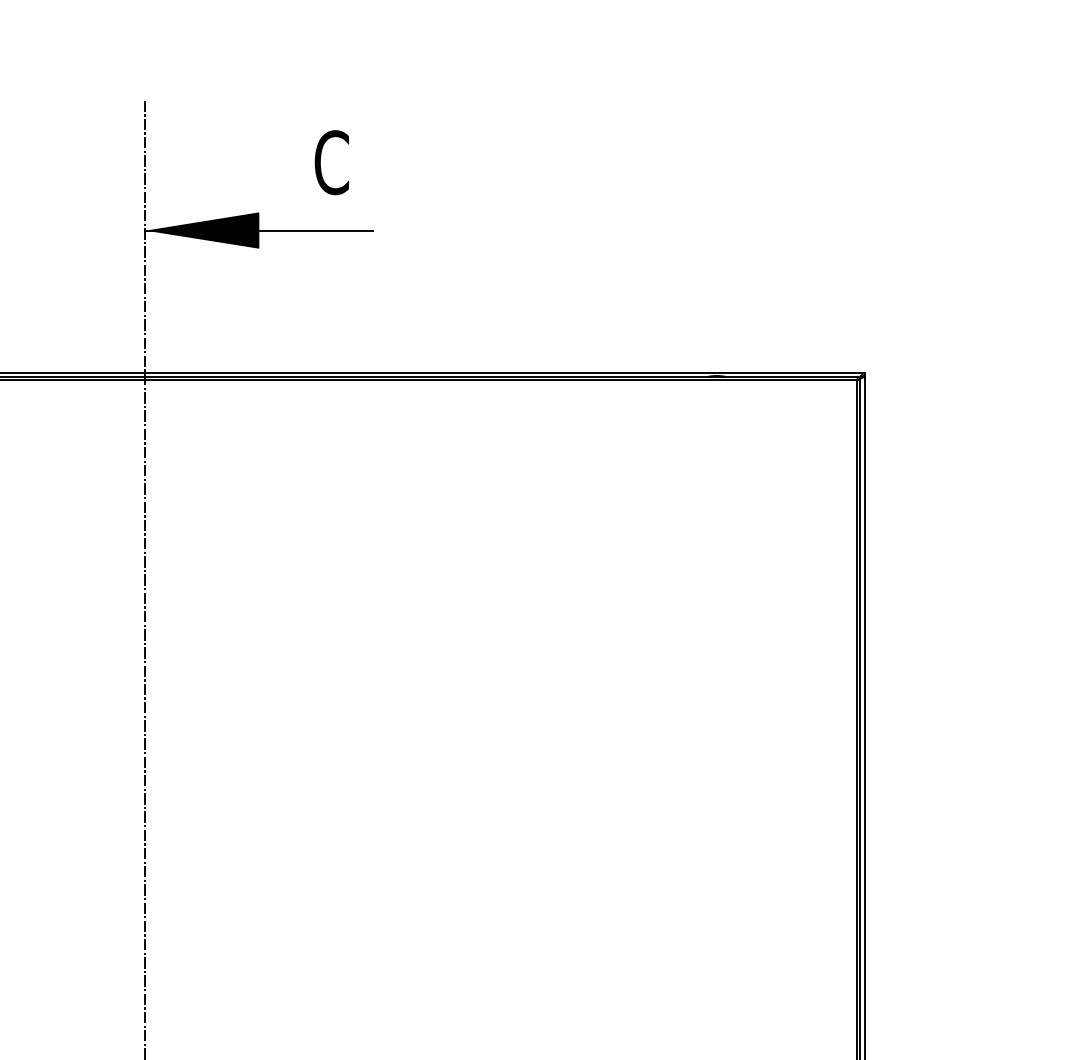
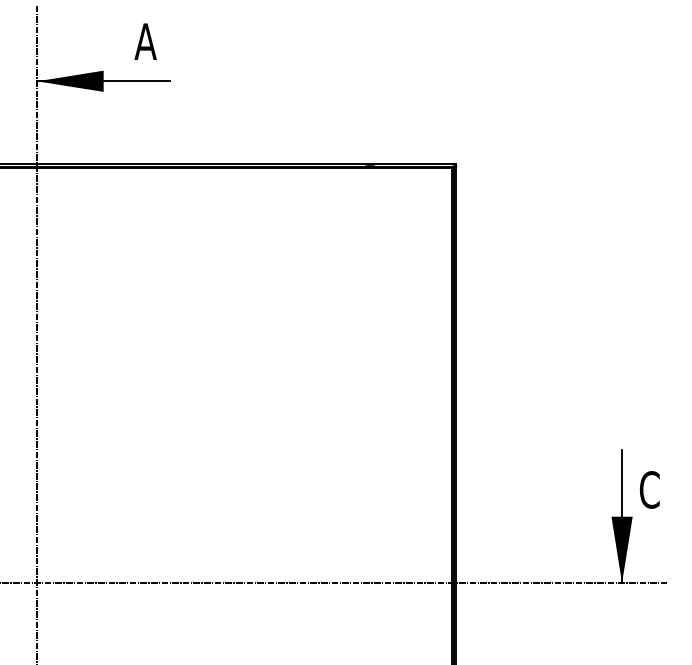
text: (331, 162) -> (145, 41), C -> A

